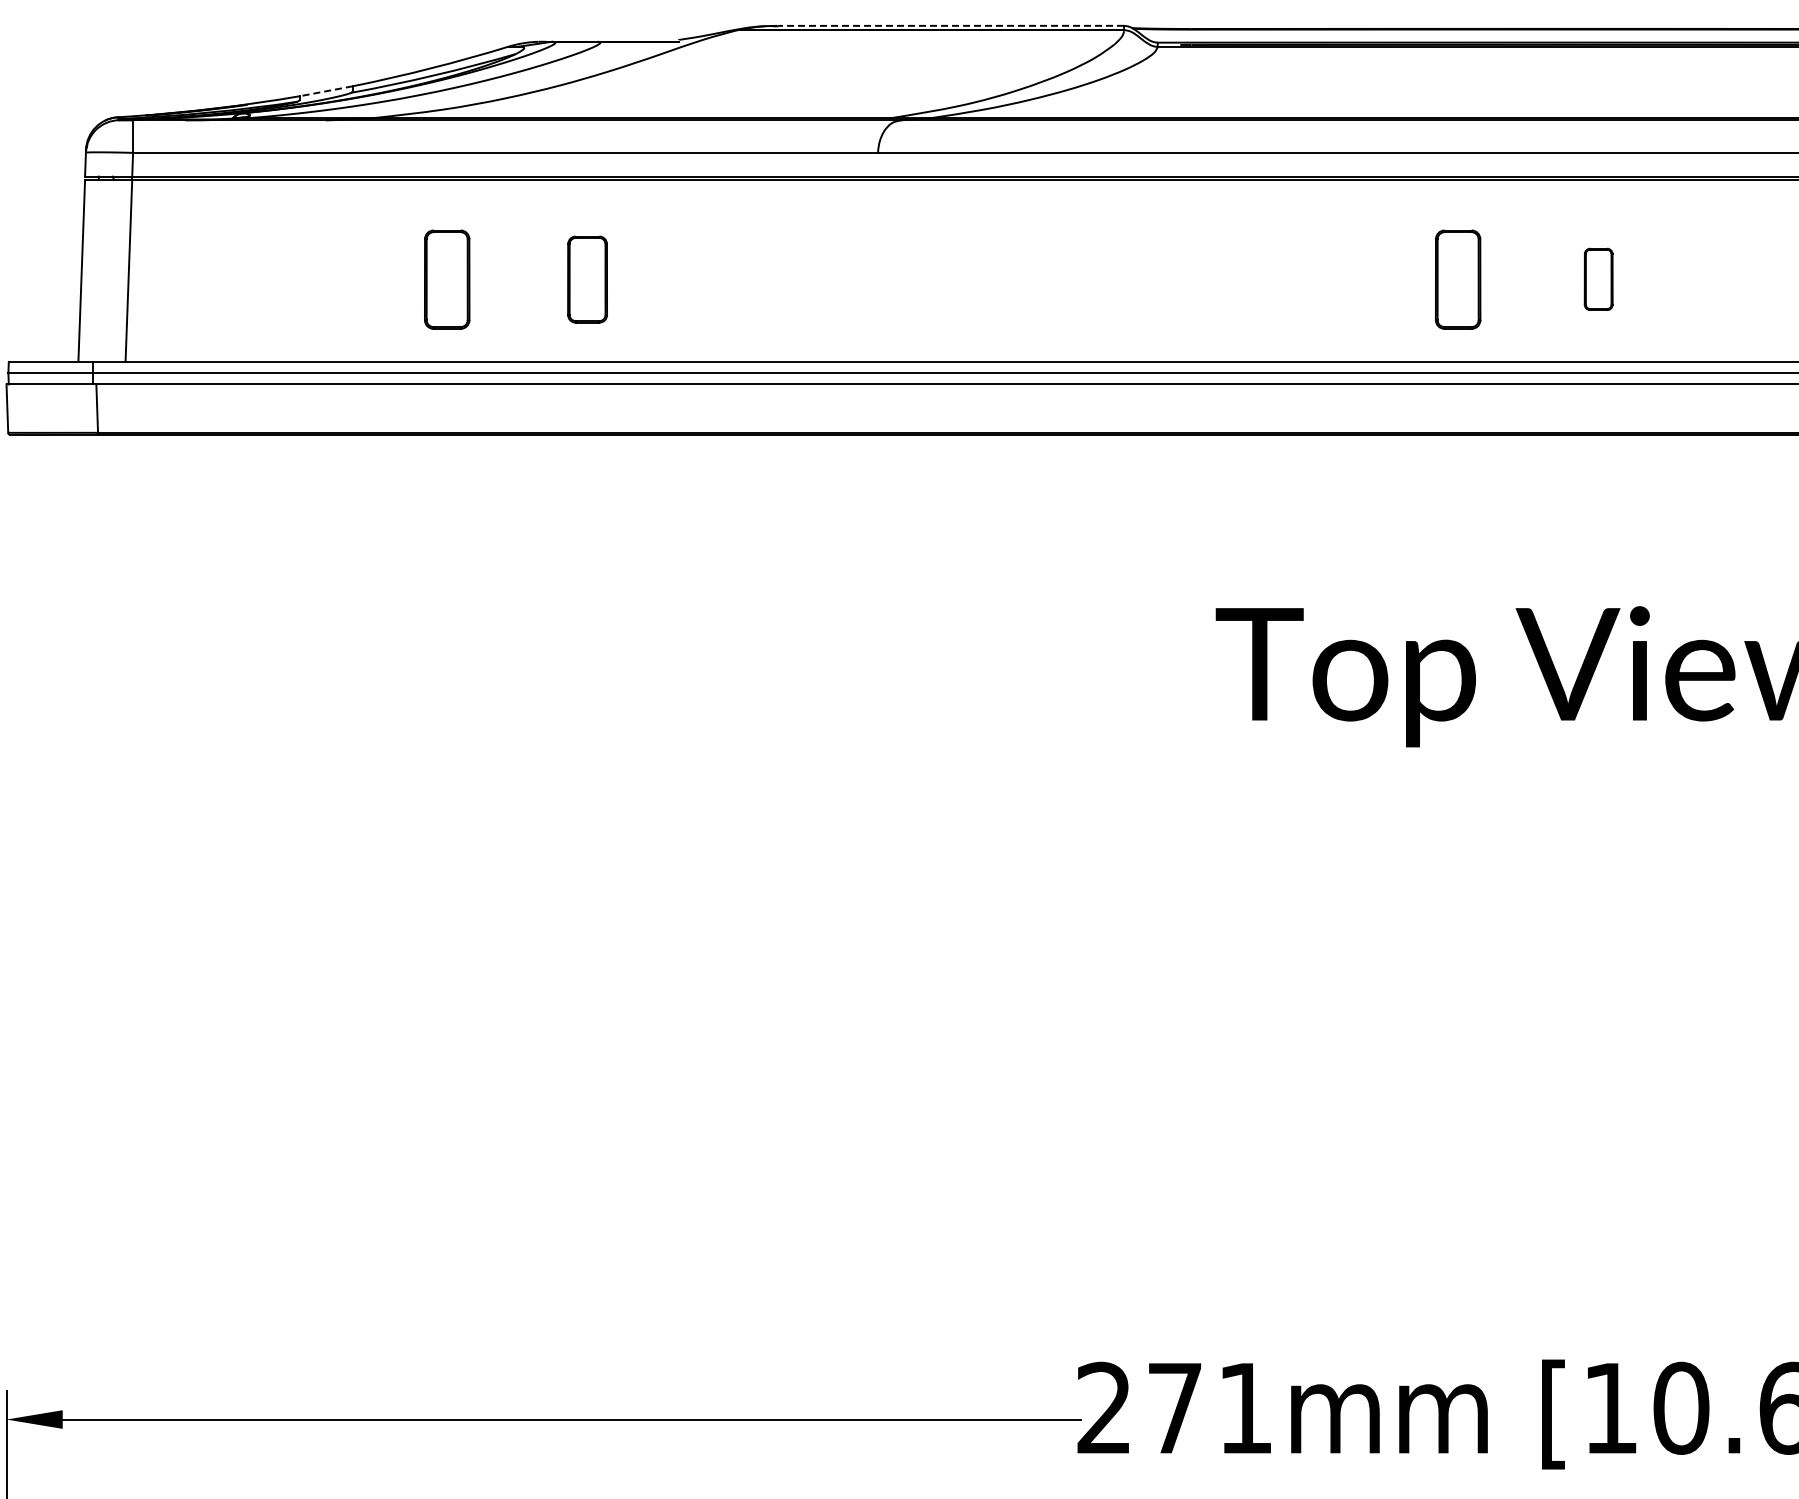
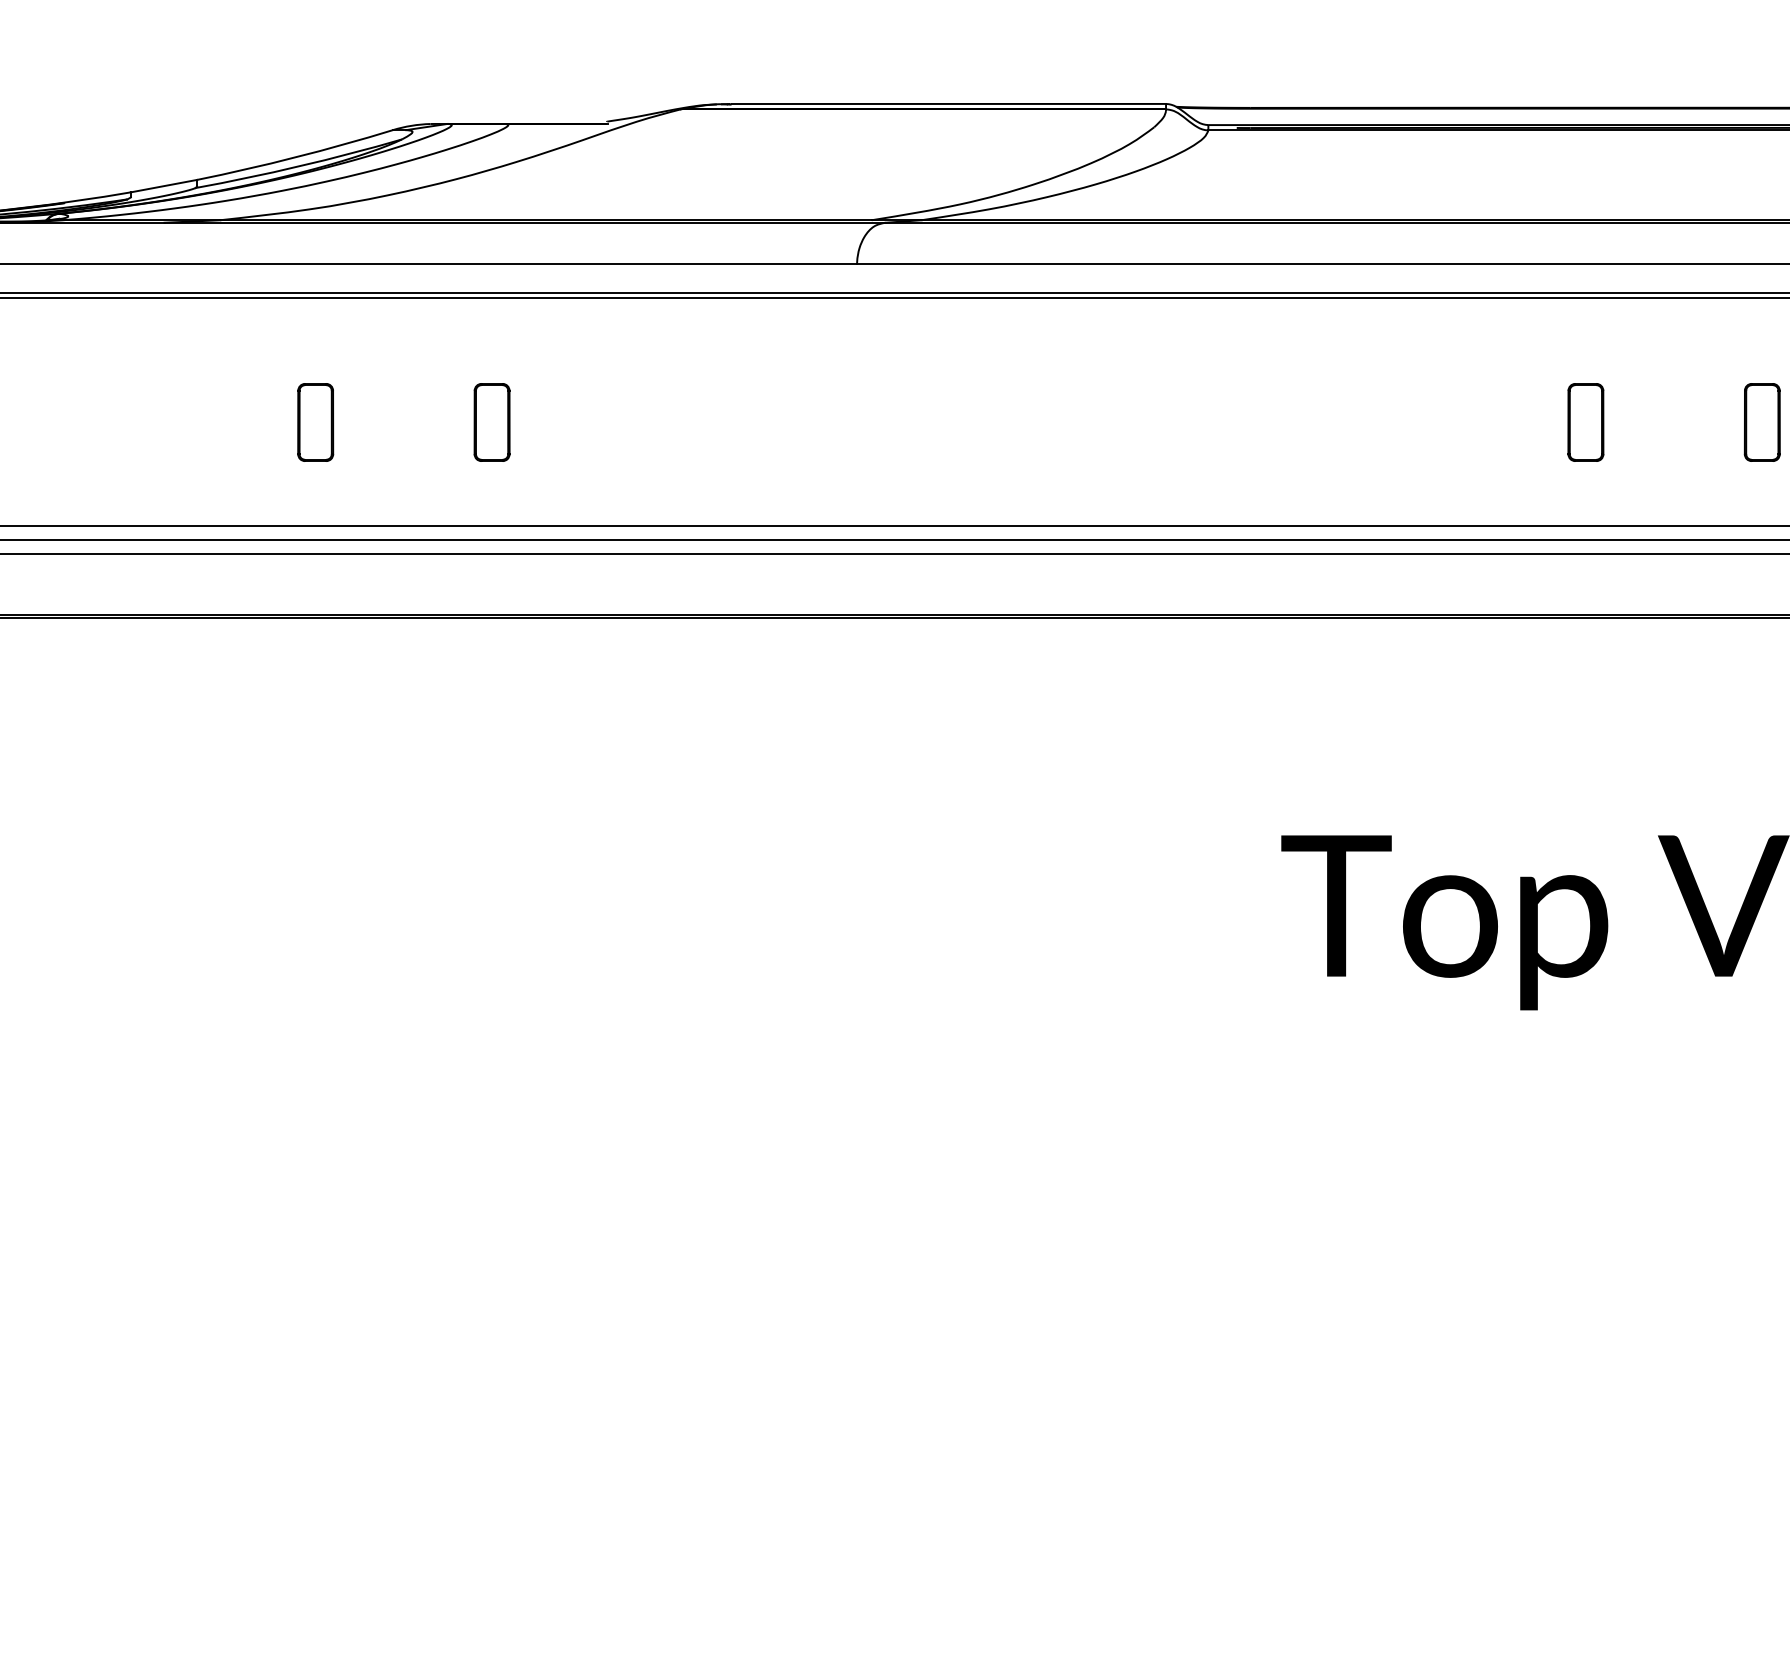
line: (951, 25) -> (949, 103), dashed -> solid
line: (326, 91) -> (164, 186), dashed -> solid
part: (446, 278) -> (314, 421), size x0.62
part: (587, 278) -> (492, 421), size x0.71
part: (1458, 278) -> (1586, 421), size x0.62

